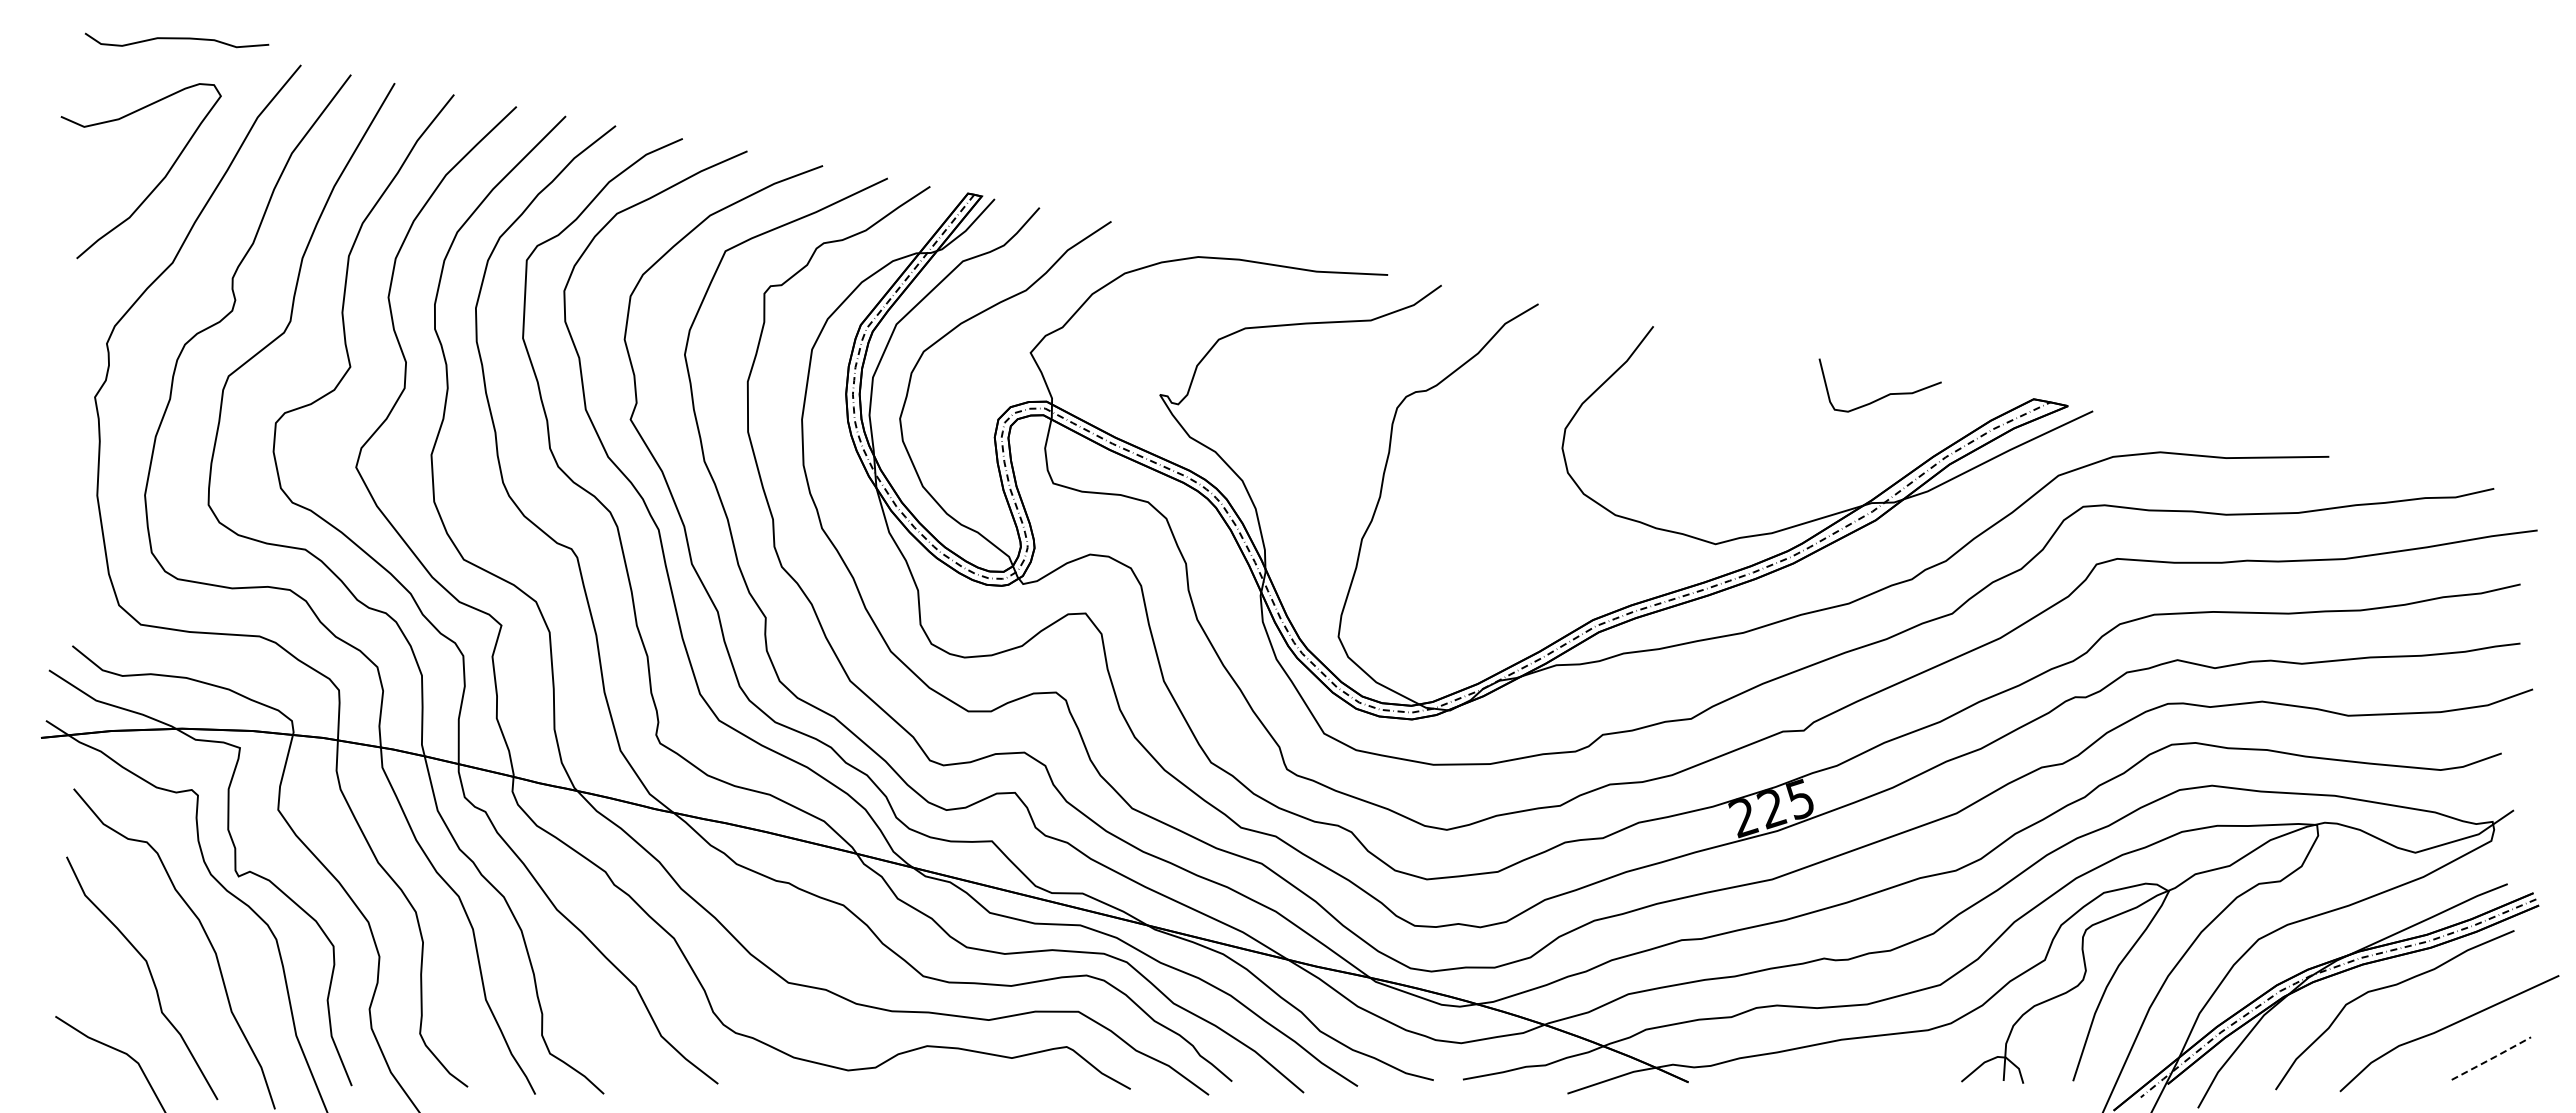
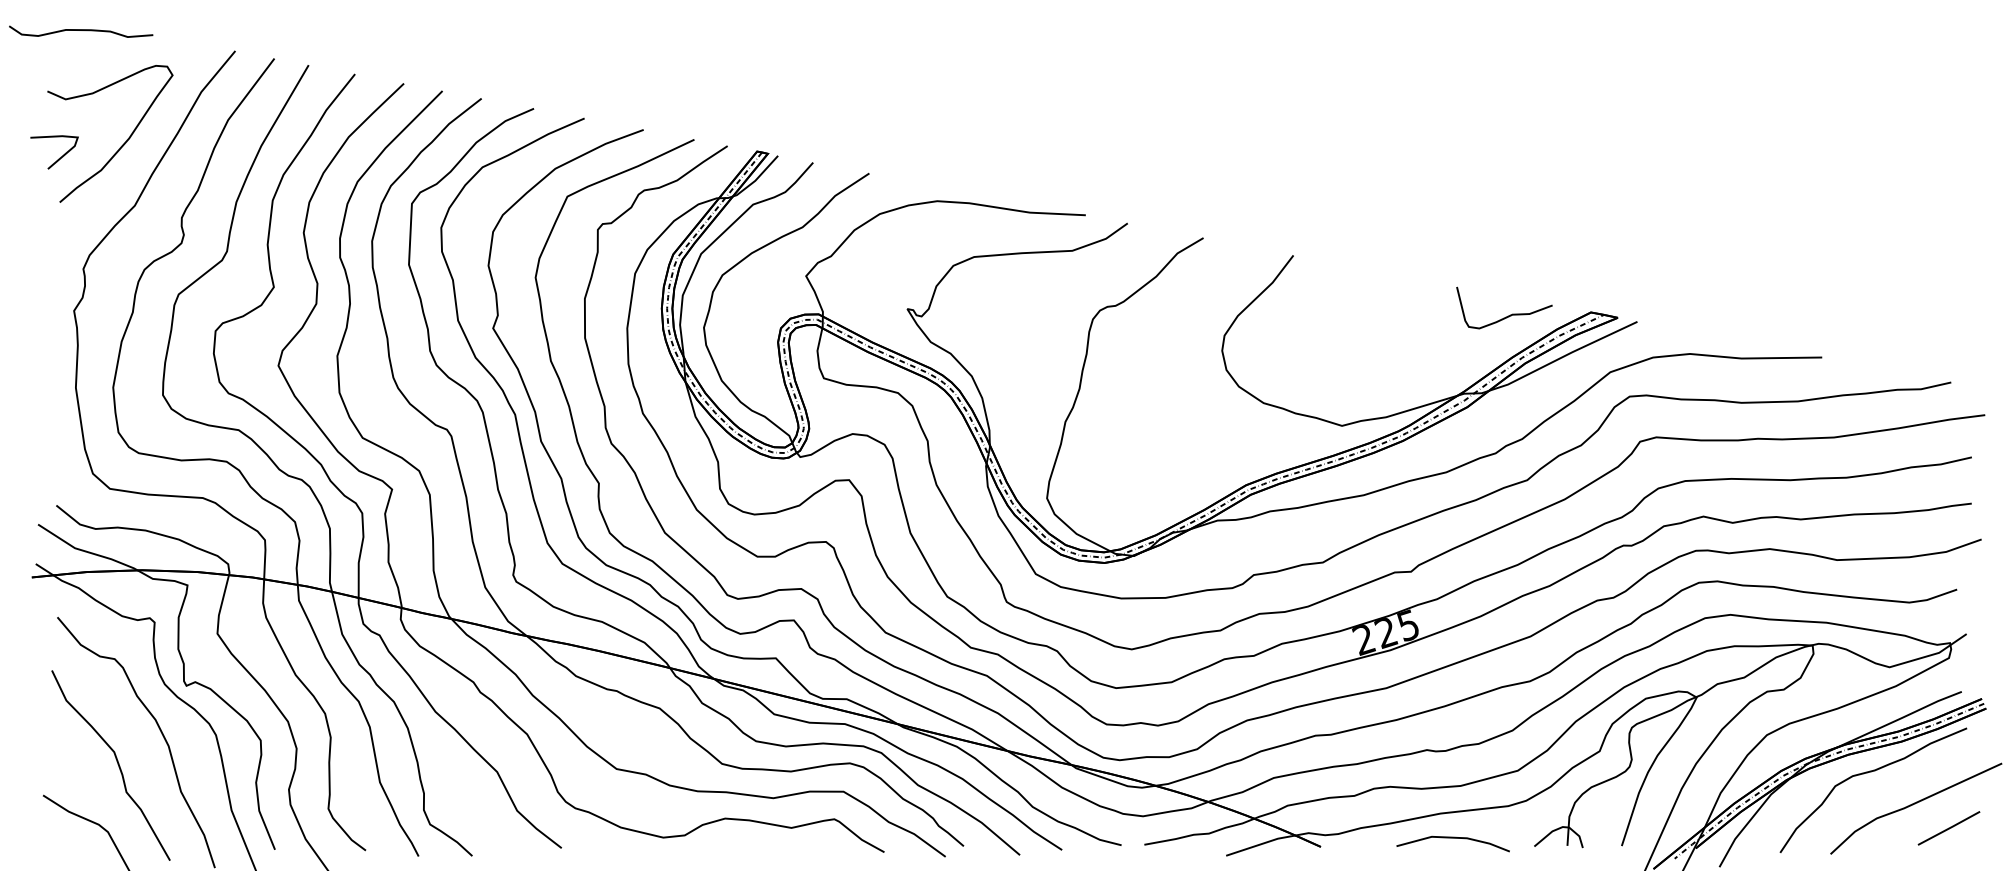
curve: (176, 39) -> (80, 30), moved
line: (76, 201) -> (59, 157), added
curve: (1884, 395) -> (1507, 315), moved
line: (2491, 1058) -> (1949, 828), dashed -> solid
line: (1857, 1071) -> (1453, 838), added

